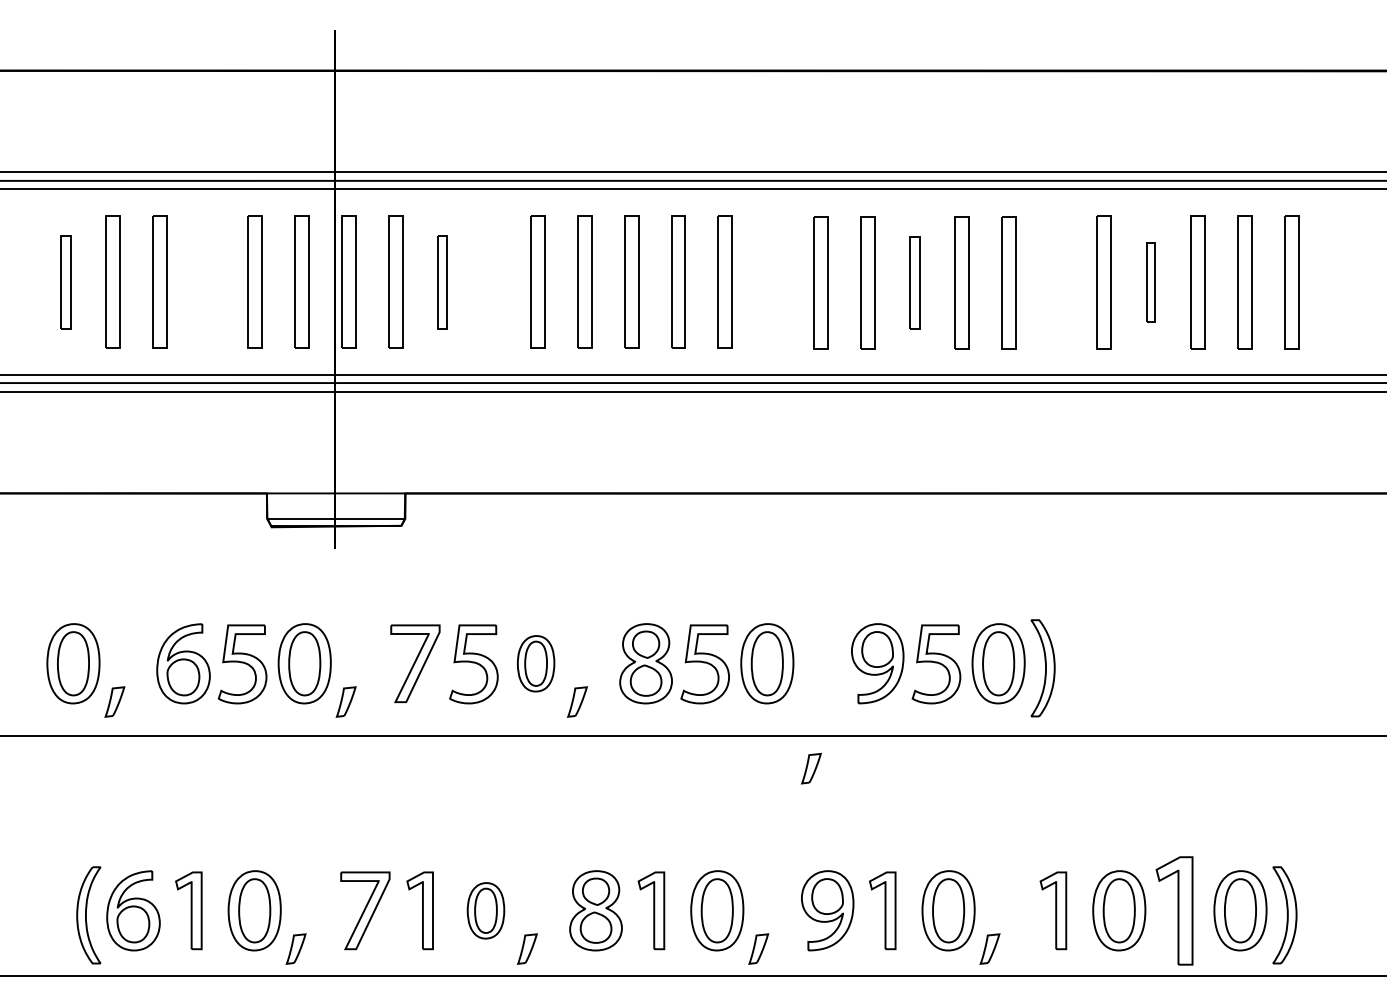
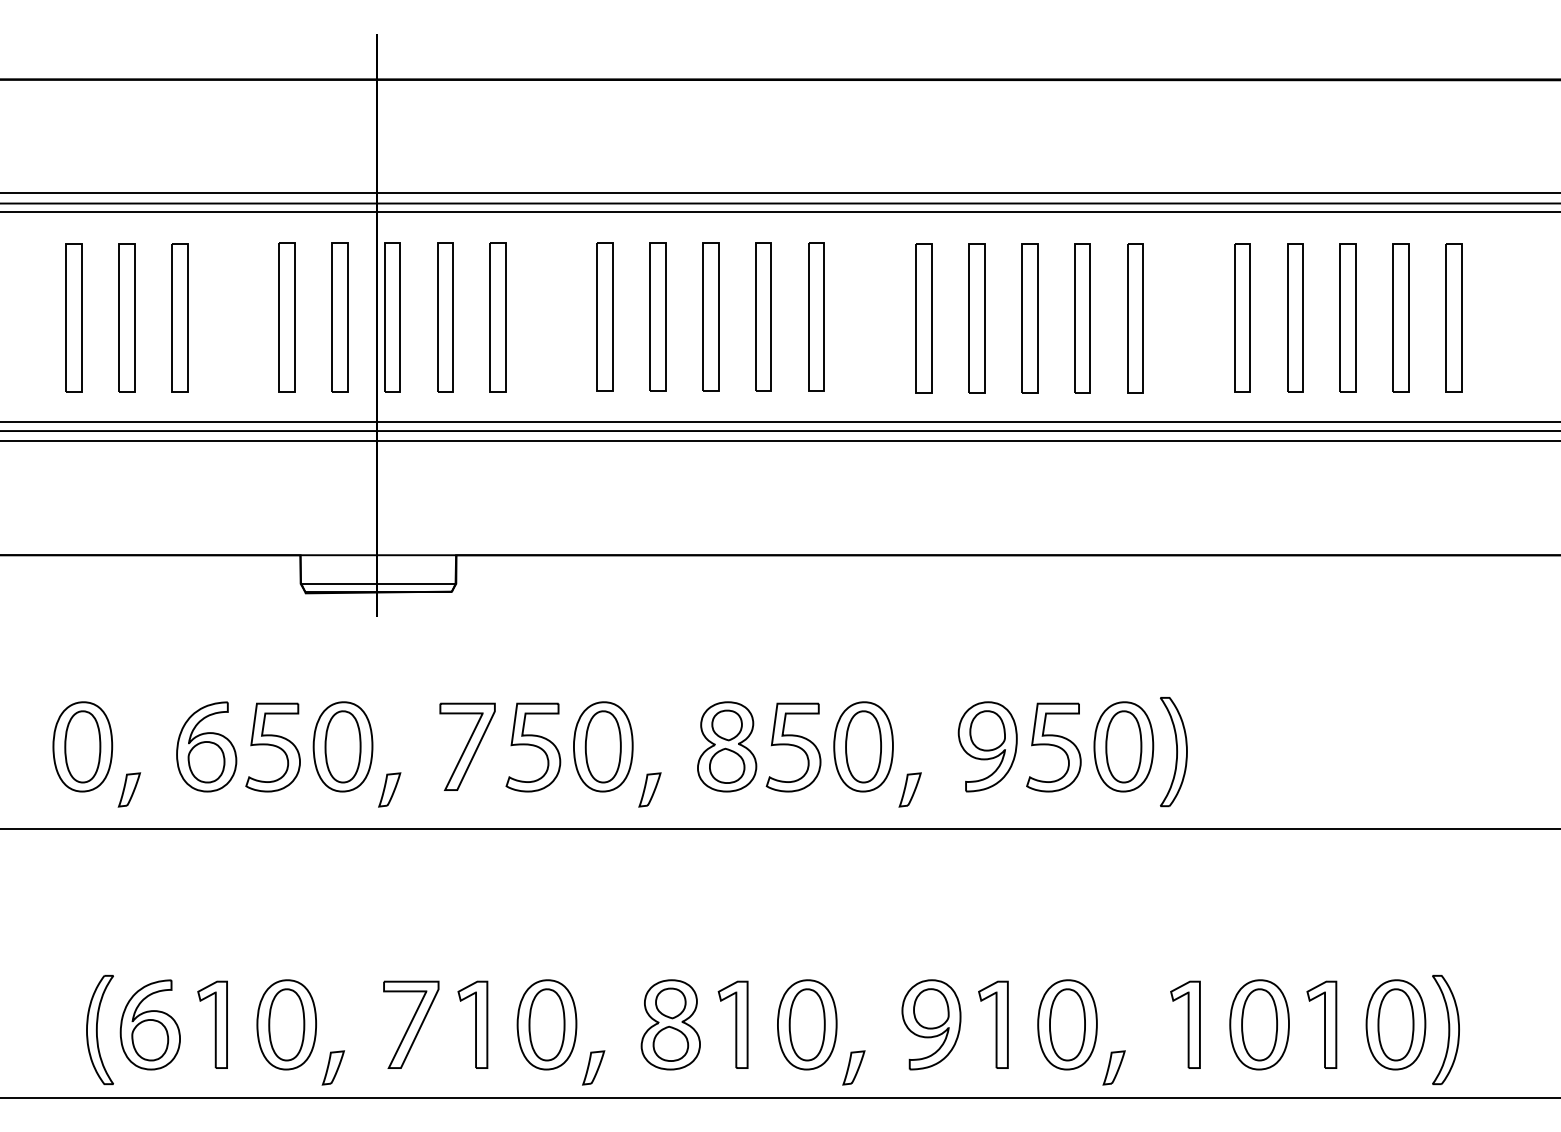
part: (65, 282) -> (73, 317), size x1.43
part: (441, 282) -> (497, 317), size x1.43
part: (1151, 282) -> (1295, 317), size x1.67
part: (914, 283) -> (1029, 318), size x1.43
part: (536, 663) -> (603, 746), size x1.43
part: (810, 768) -> (909, 789), moved
part: (485, 910) -> (546, 1024), size x1.43
part: (1174, 910) -> (1321, 1024), size x0.71

